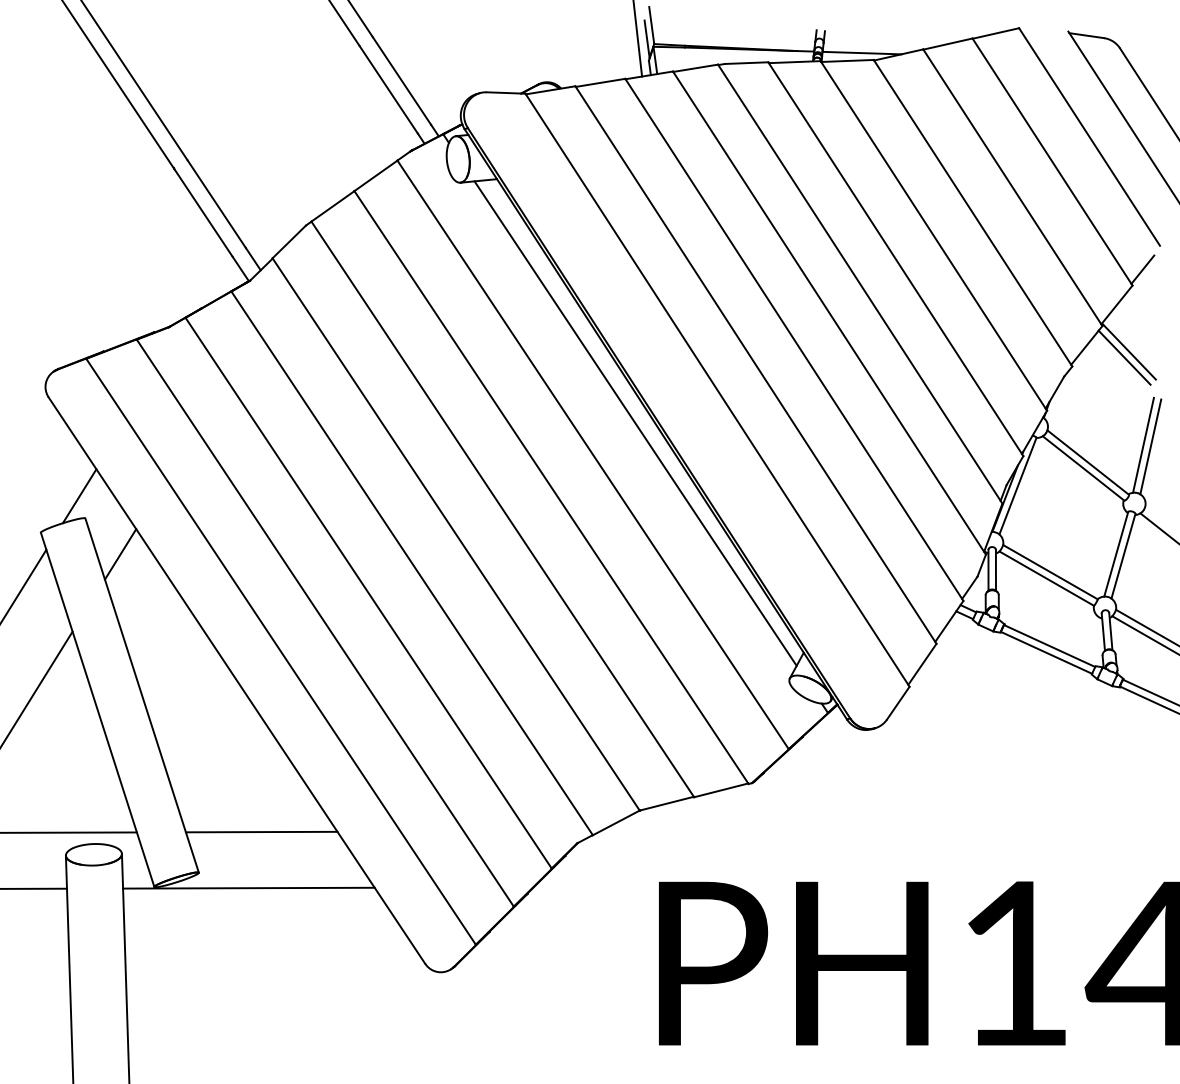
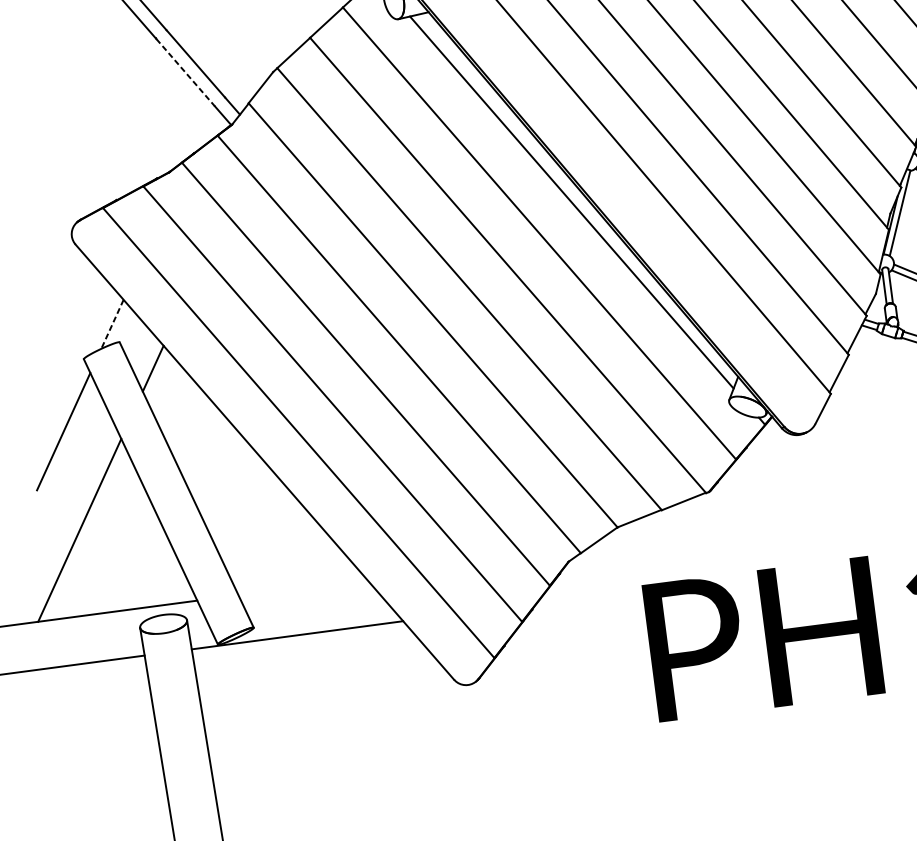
line: (203, 212) -> (185, 72), solid -> dashed
line: (79, 496) -> (112, 324), solid -> dashed
line: (261, 831) -> (301, 586), removed

